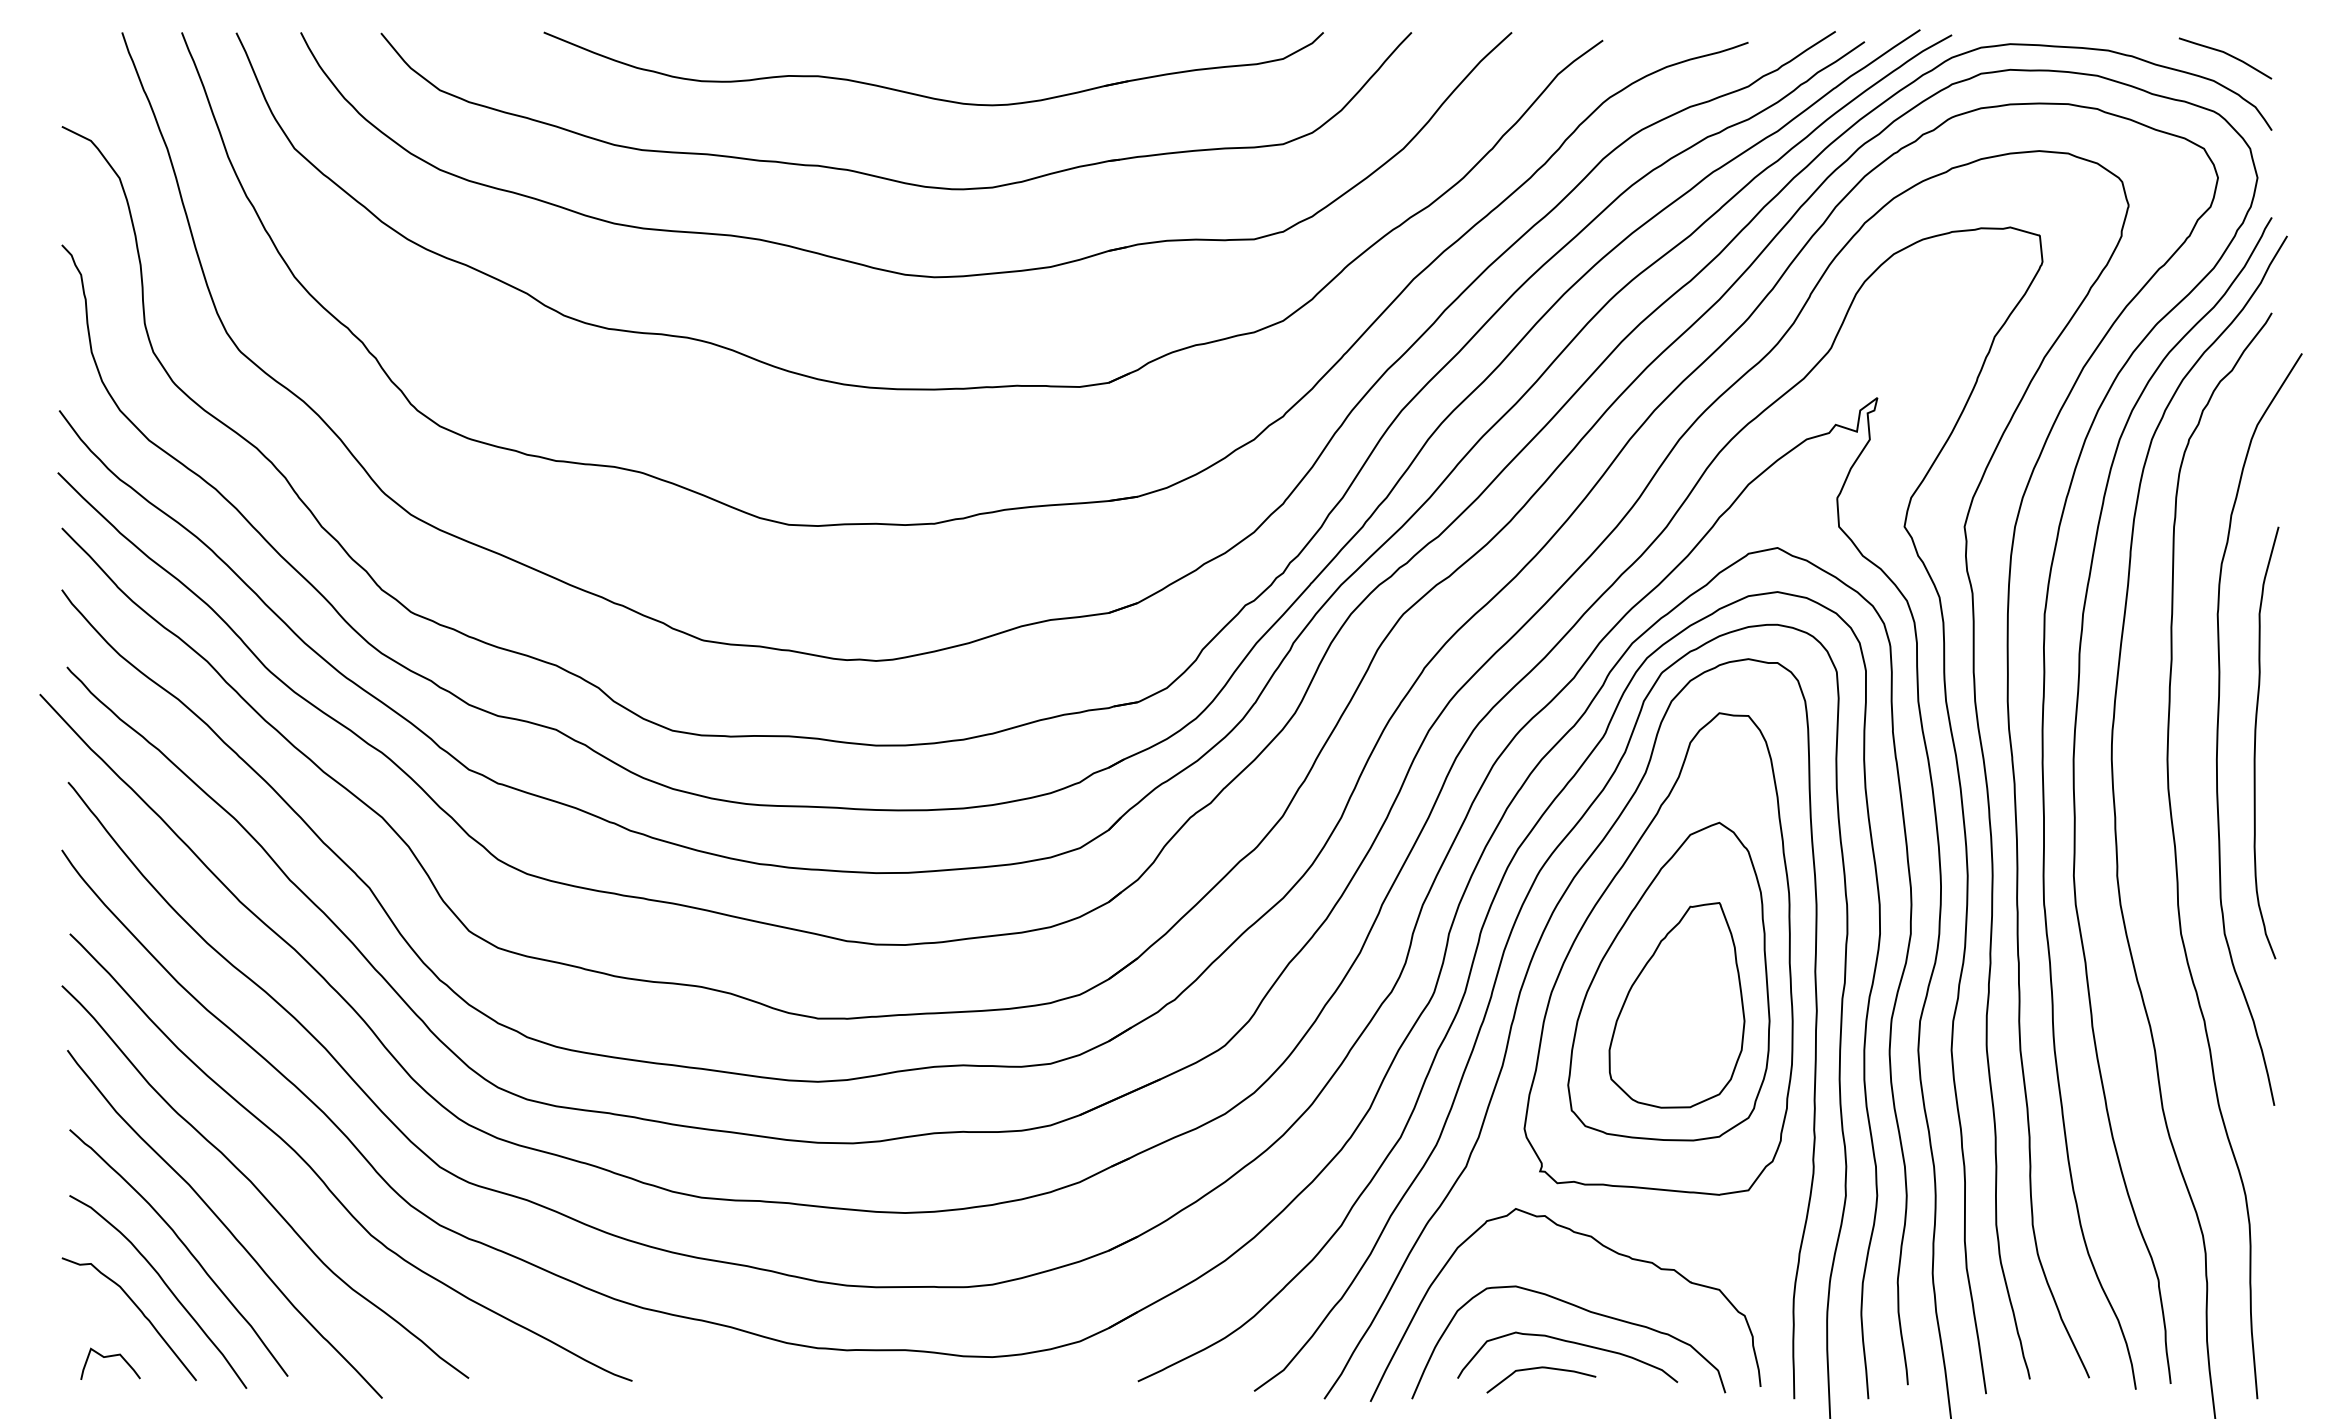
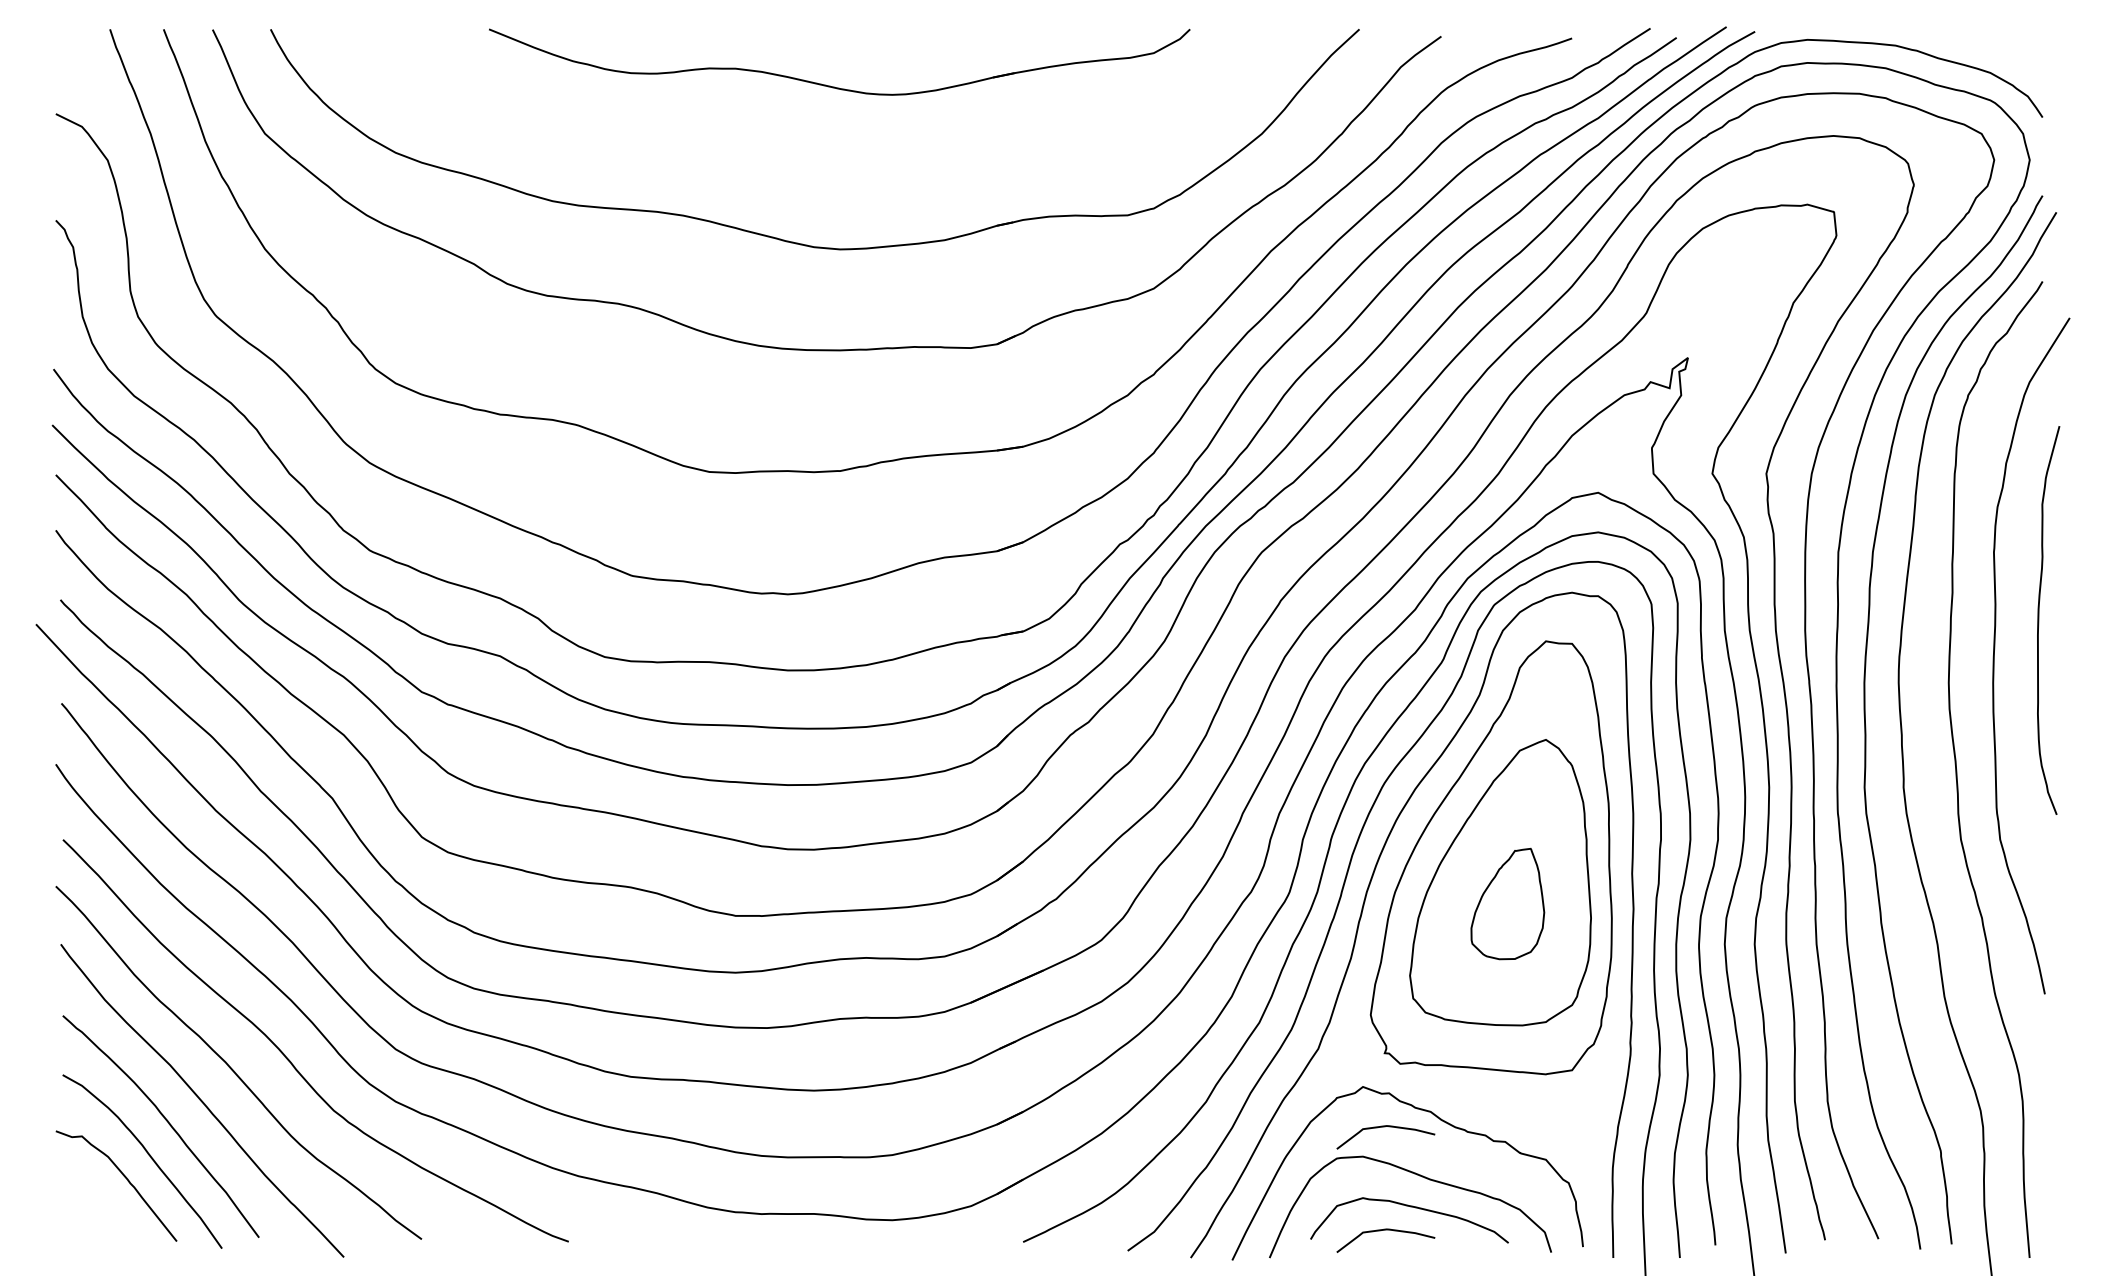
line: (2227, 55) -> (2002, 50), removed
part: (881, 176) -> (792, 158), removed
curve: (2256, 738) -> (2039, 616), moved
part: (1676, 1005) -> (1507, 904), size x0.6
curve: (1541, 1253) -> (1386, 1127), added
curve: (109, 1357) -> (98, 1220), removed

